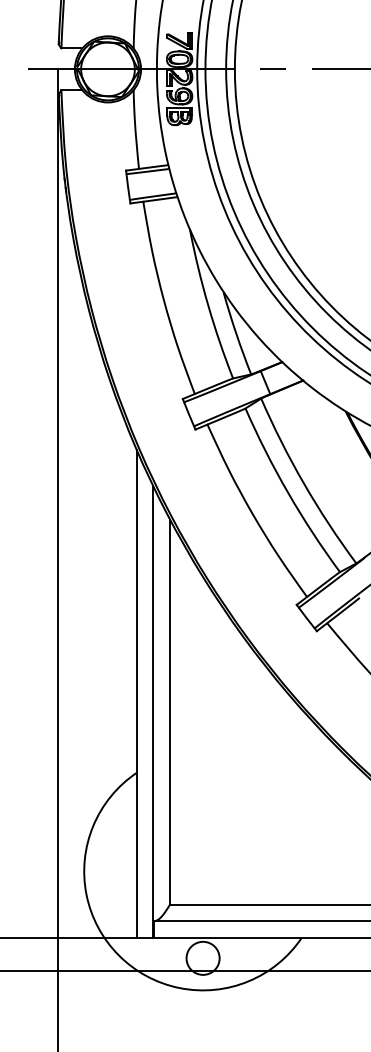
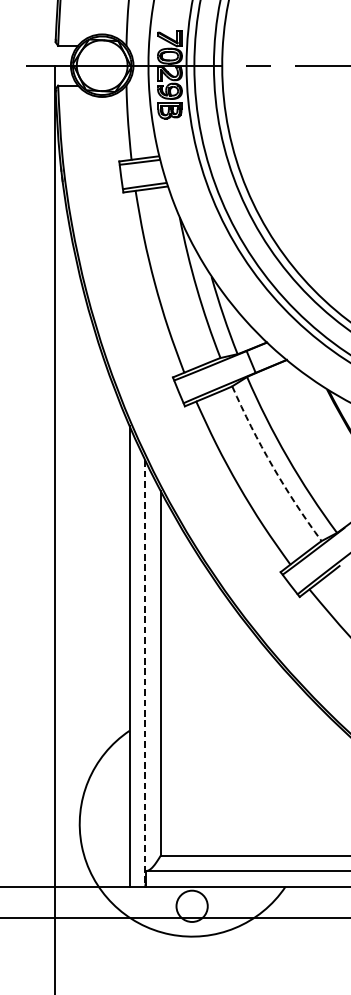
arc: (288, 492) -> (272, 465), solid -> dashed
line: (153, 712) -> (145, 673), solid -> dashed

